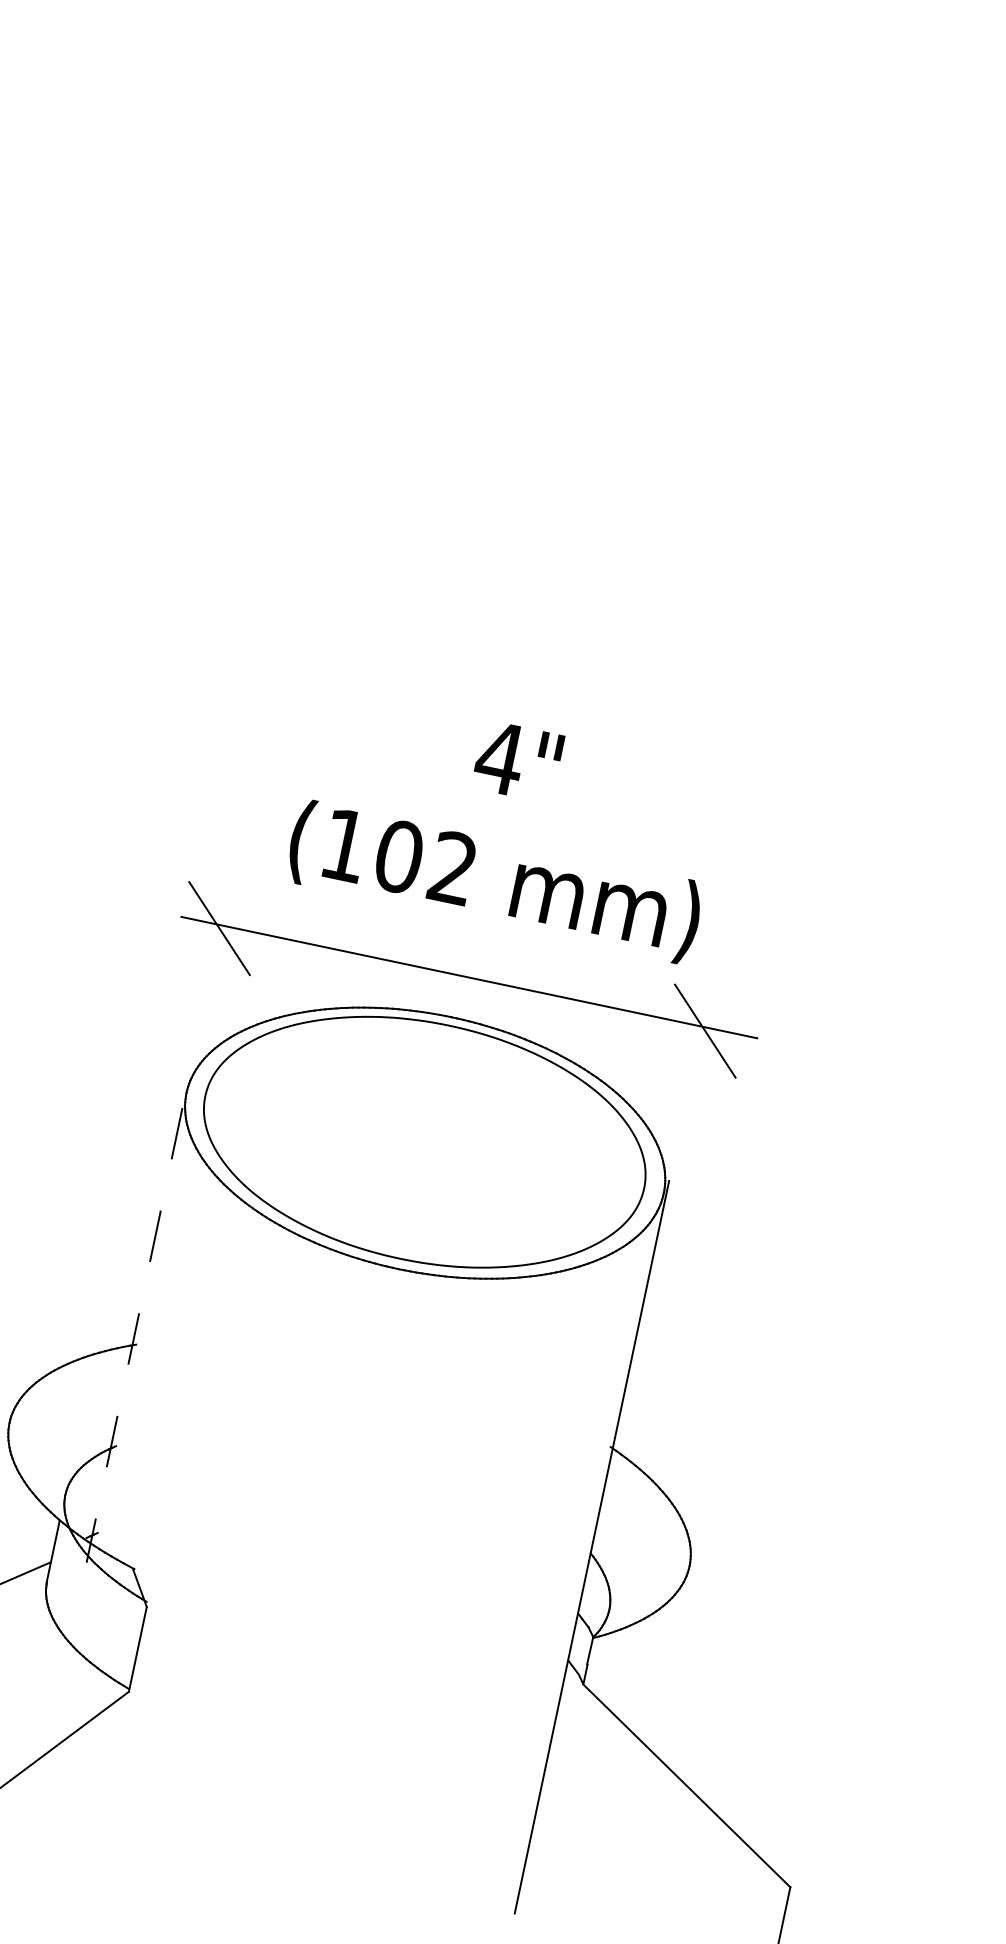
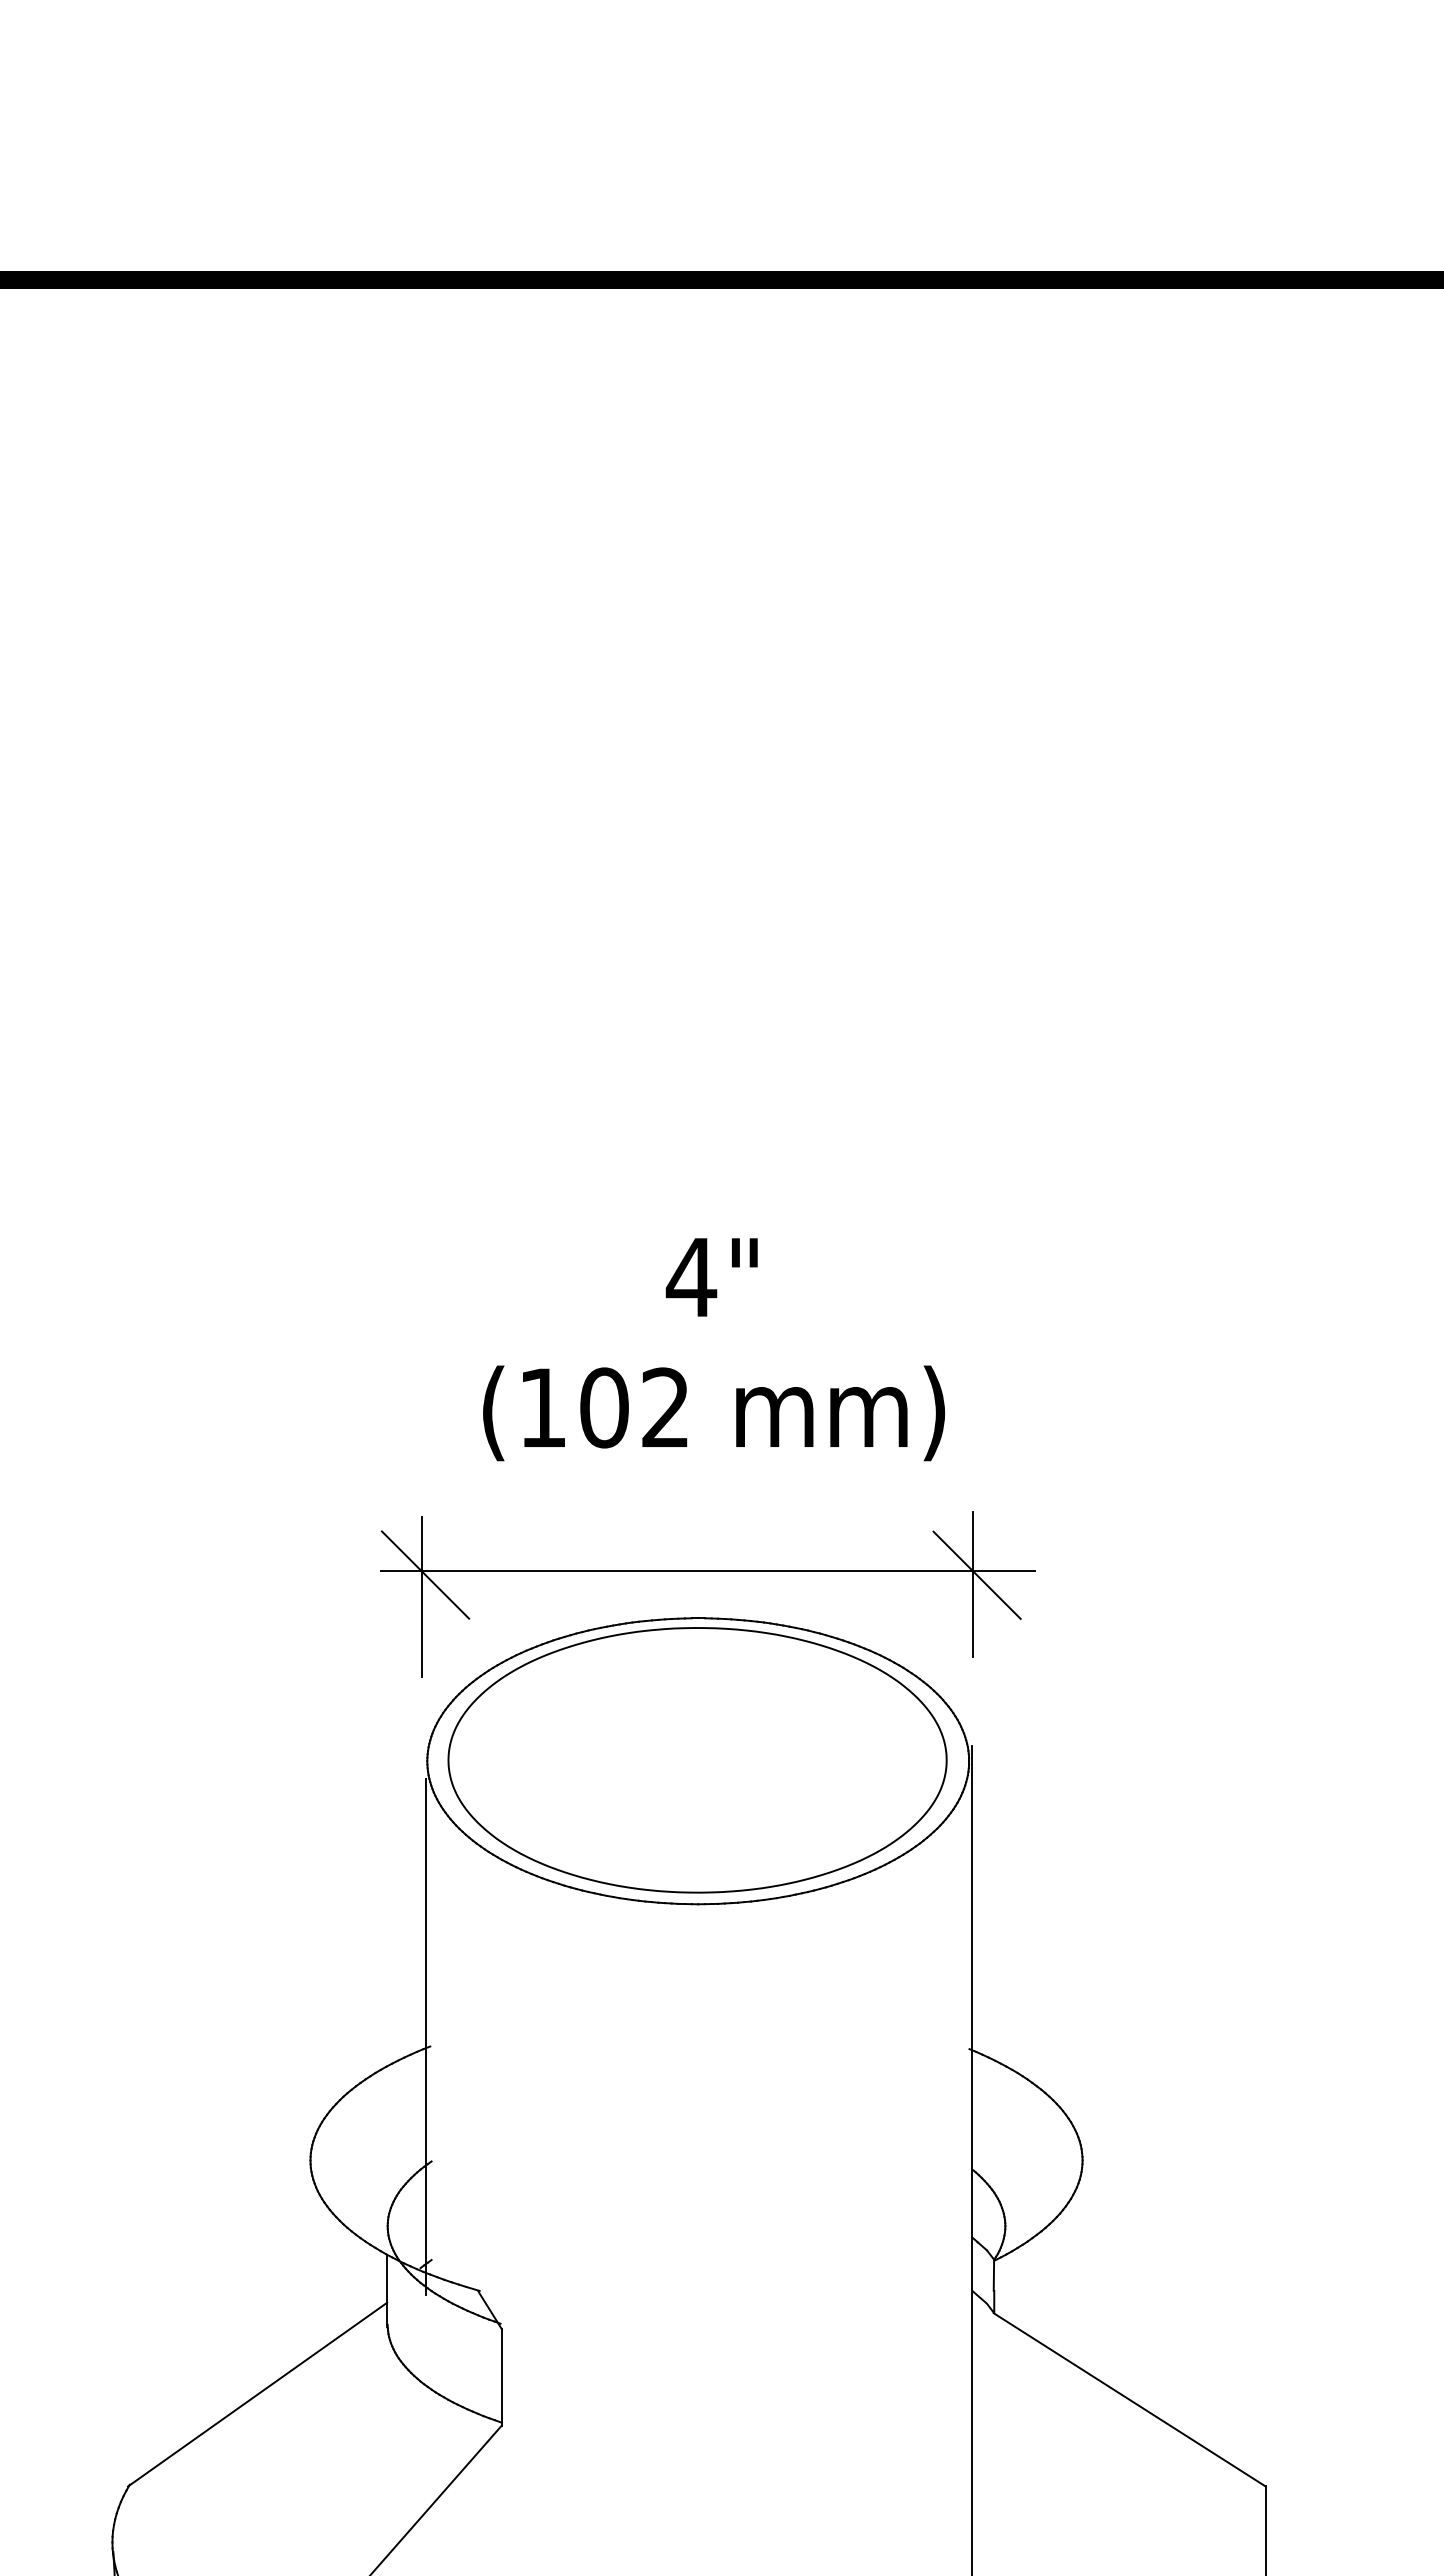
text: (507, 825) -> (714, 1349), moved
line: (212, 946) -> (421, 1596), added
line: (699, 1038) -> (972, 1584), added
line: (134, 1336) -> (426, 2037), dashed -> solid

